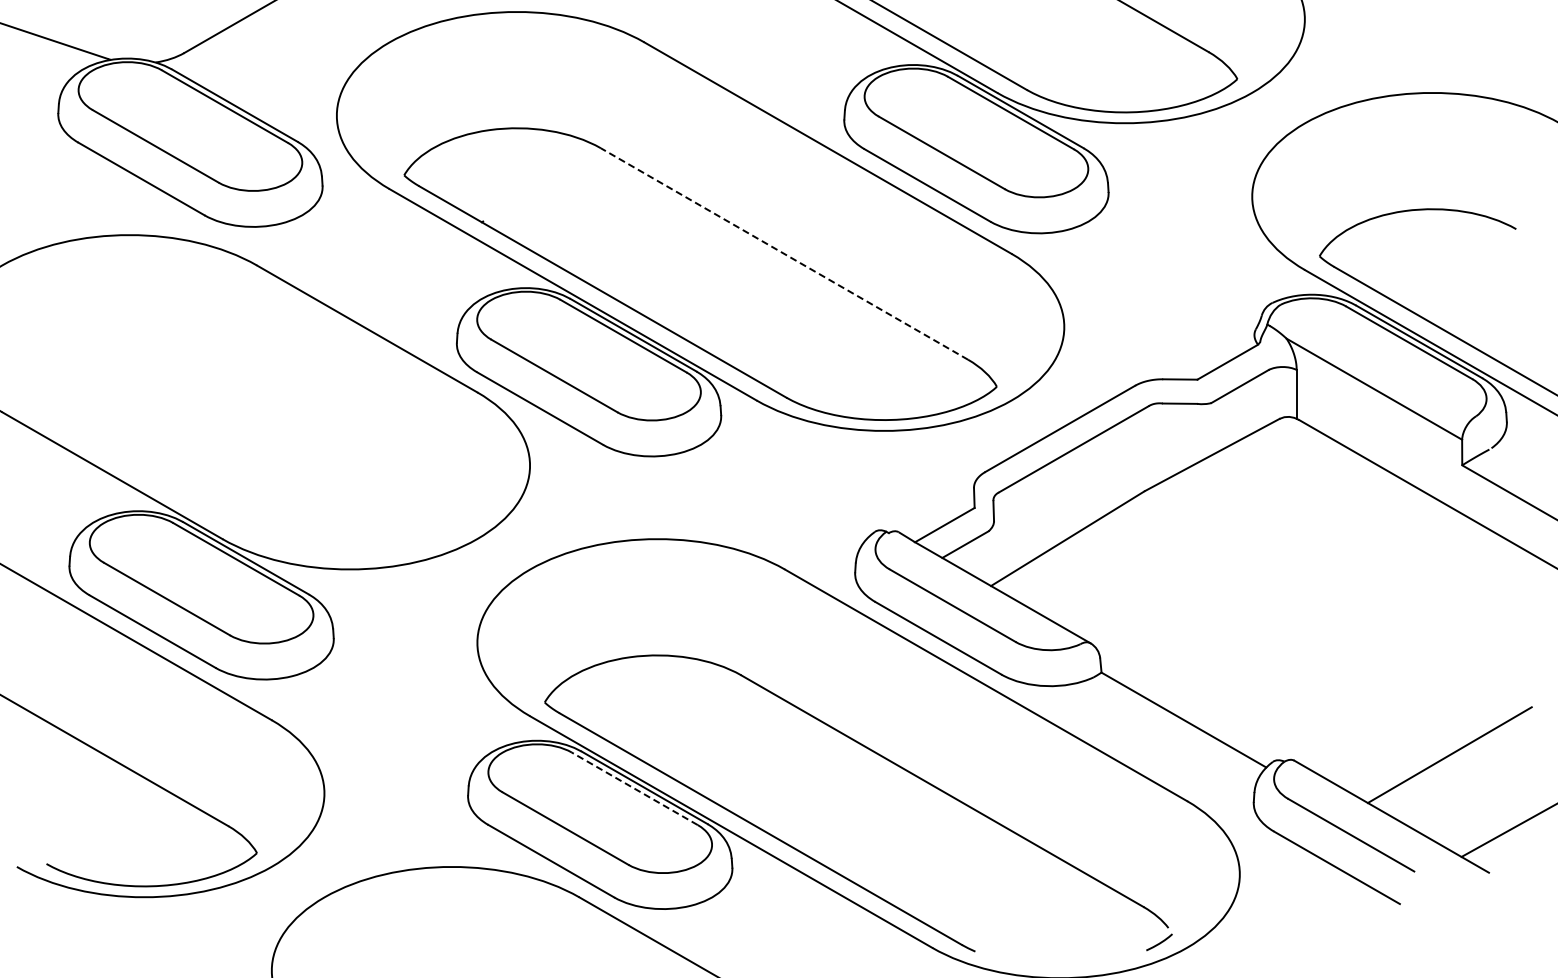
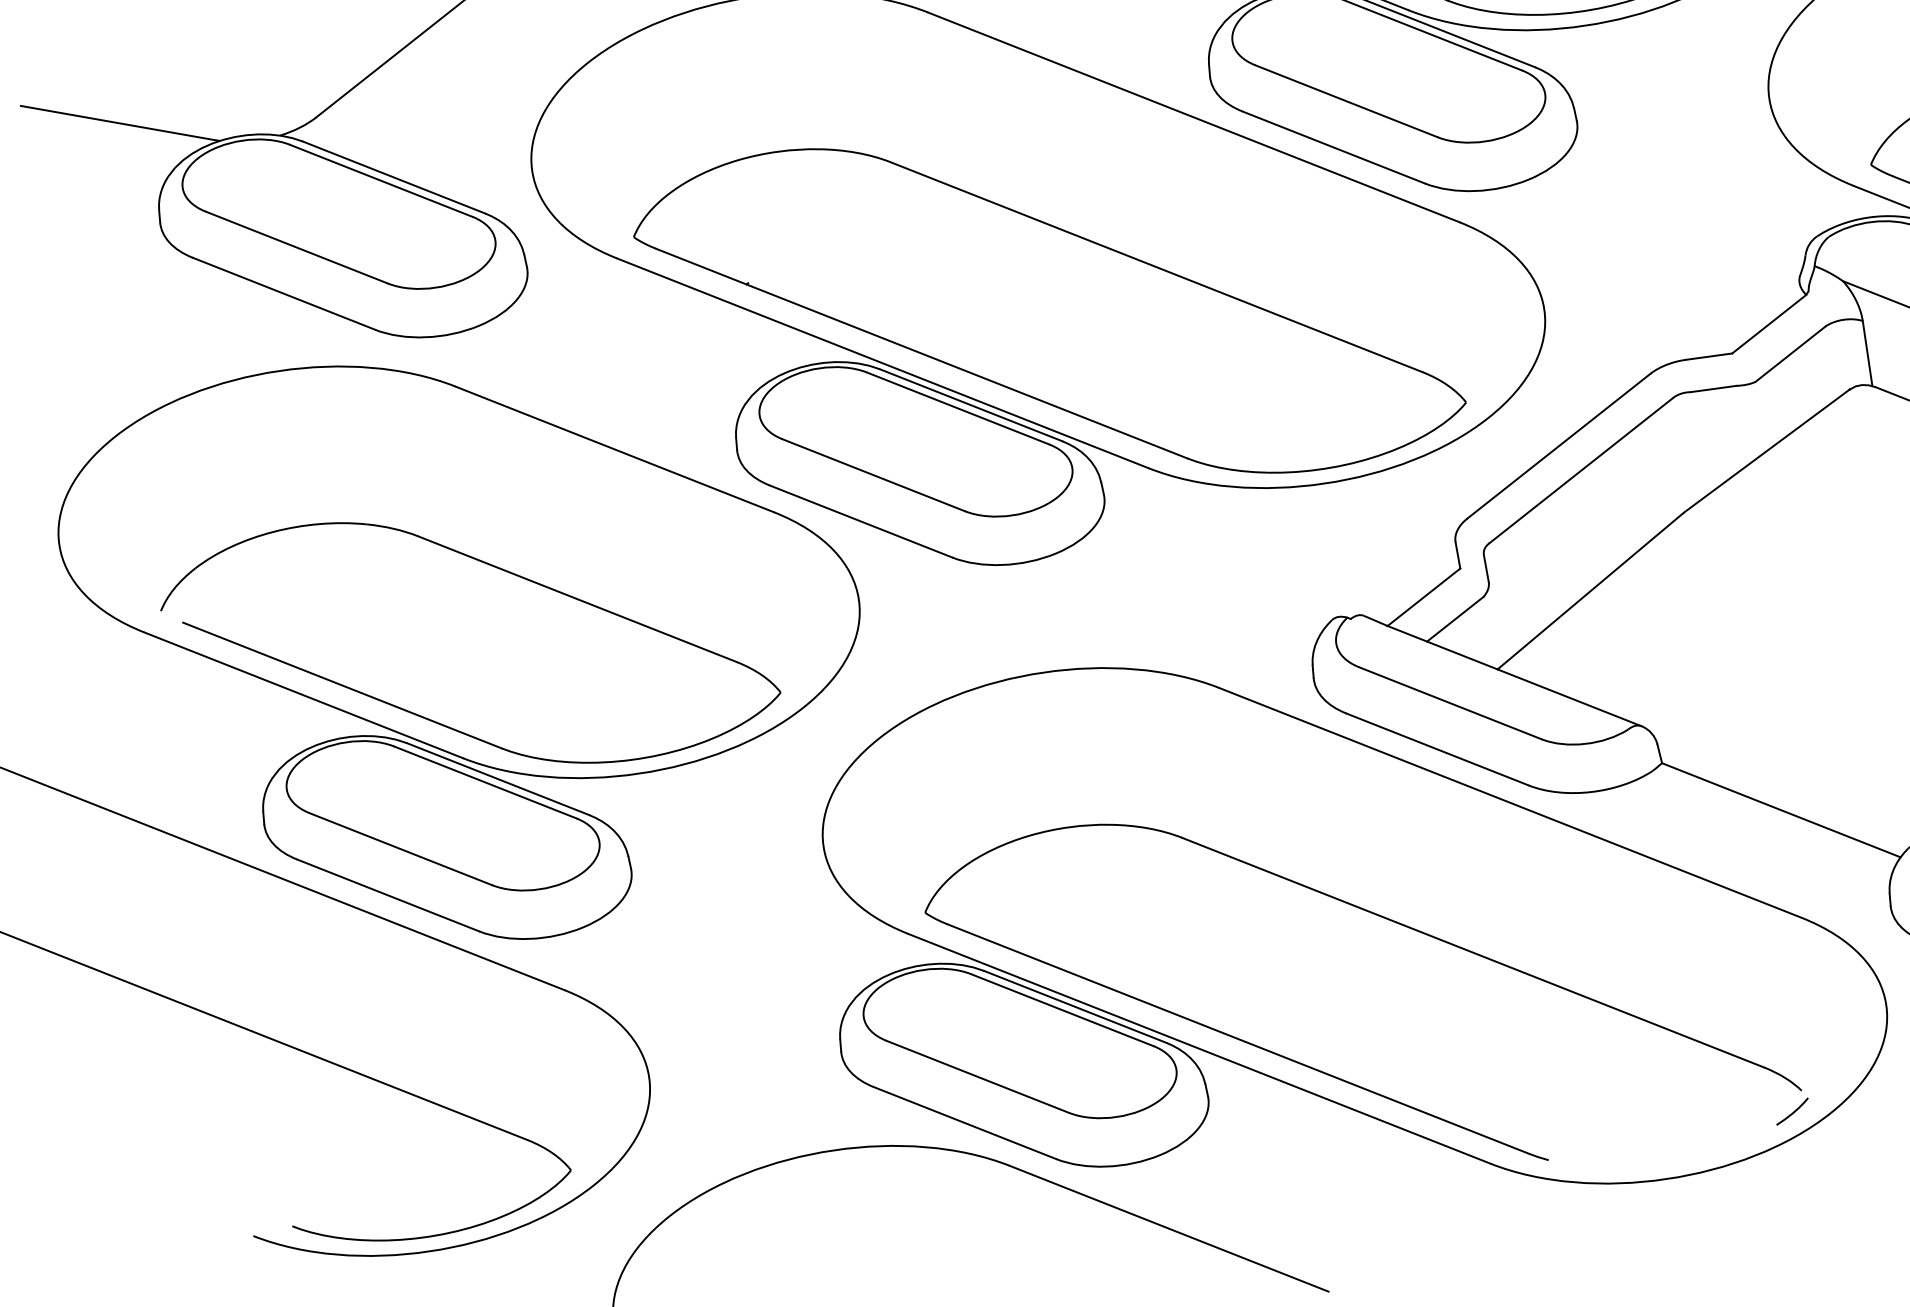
line: (784, 254) -> (1156, 267), dashed -> solid
part: (268, 404) -> (497, 569), added
line: (634, 788) -> (1061, 1009), dashed -> solid

